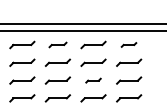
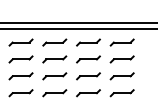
part: (57, 44) -> (54, 42), size x1.43
part: (128, 44) -> (121, 42), size x1.67
part: (93, 80) -> (88, 76), size x1.67

